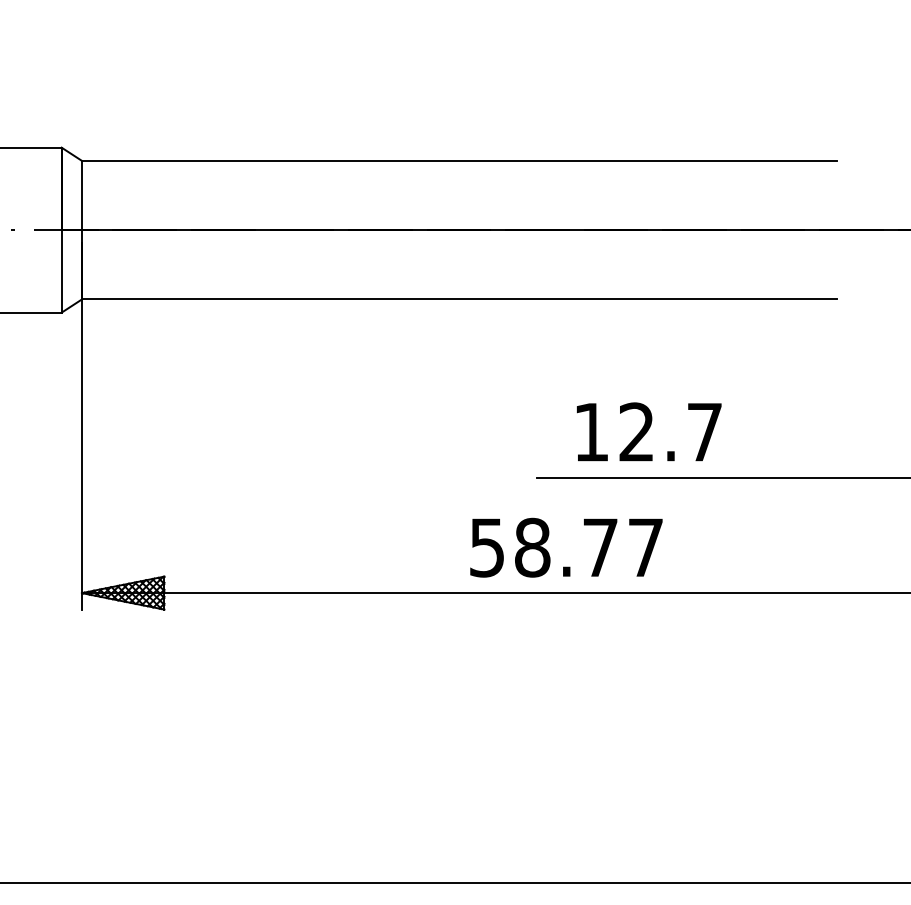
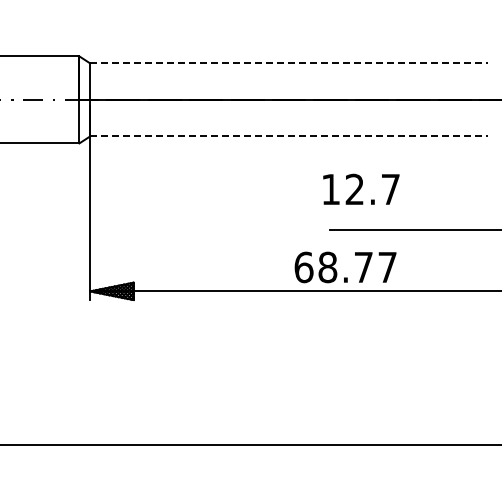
line: (459, 161) -> (289, 63), solid -> dashed
line: (459, 299) -> (289, 136), solid -> dashed
text: (649, 430) -> (361, 188), moved
text: (486, 547) -> (303, 267), 58.77 -> 68.77

